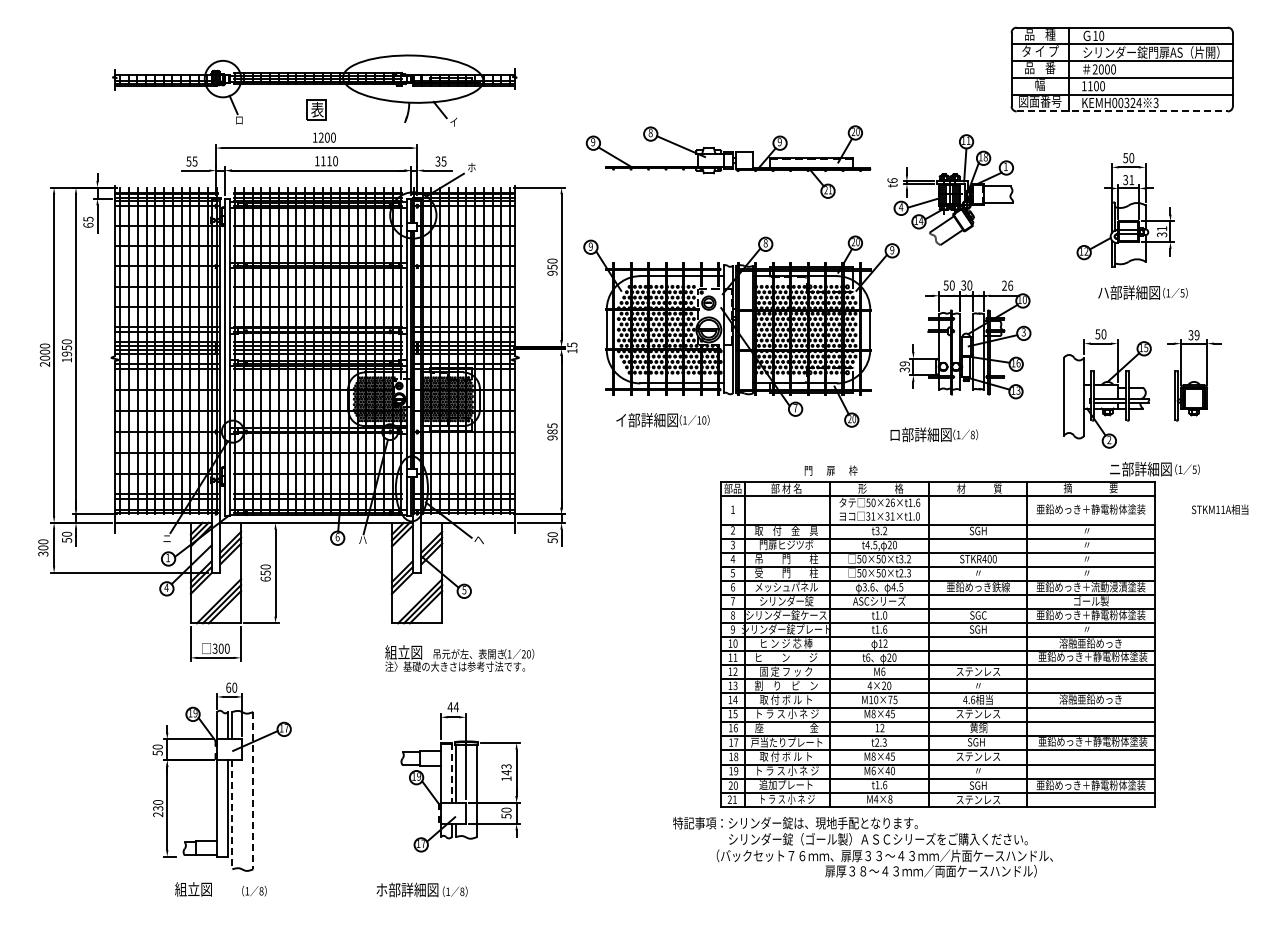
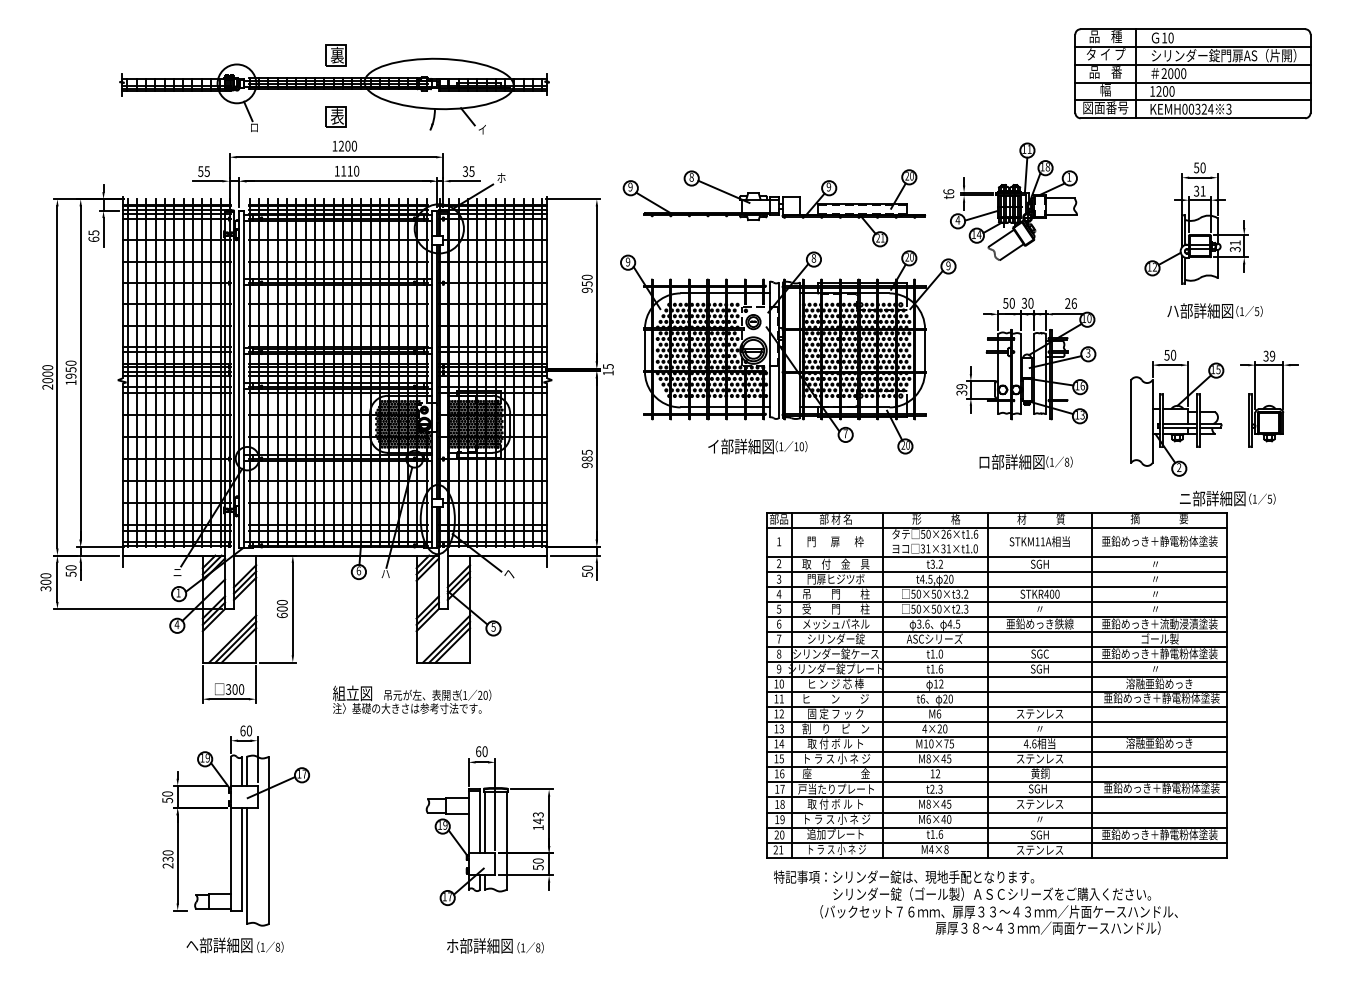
part: (316, 52) -> (336, 55), added
text: (1090, 85) -> (1159, 90), 1100 -> 1200
line: (1122, 111) -> (1193, 118), dashed -> solid
part: (728, 161) -> (774, 207), moved
text: (662, 420) -> (757, 446), moved
text: (934, 434) -> (1026, 461), moved
text: (830, 470) -> (834, 541), moved
text: (1220, 509) -> (1040, 541), moved
text: (265, 572) -> (282, 608), 650 -> 600
text: (459, 658) -> (411, 699), moved
text: (452, 707) -> (480, 751), 44 -> 60
line: (451, 772) -> (479, 821), dashed -> solid
line: (253, 790) -> (269, 840), dashed -> solid
line: (232, 815) -> (247, 866), dashed -> solid
text: (862, 847) -> (975, 902), moved
text: (206, 889) -> (219, 945), 組立図 -> ヘ部詳細図
text: (421, 889) -> (494, 945), moved

